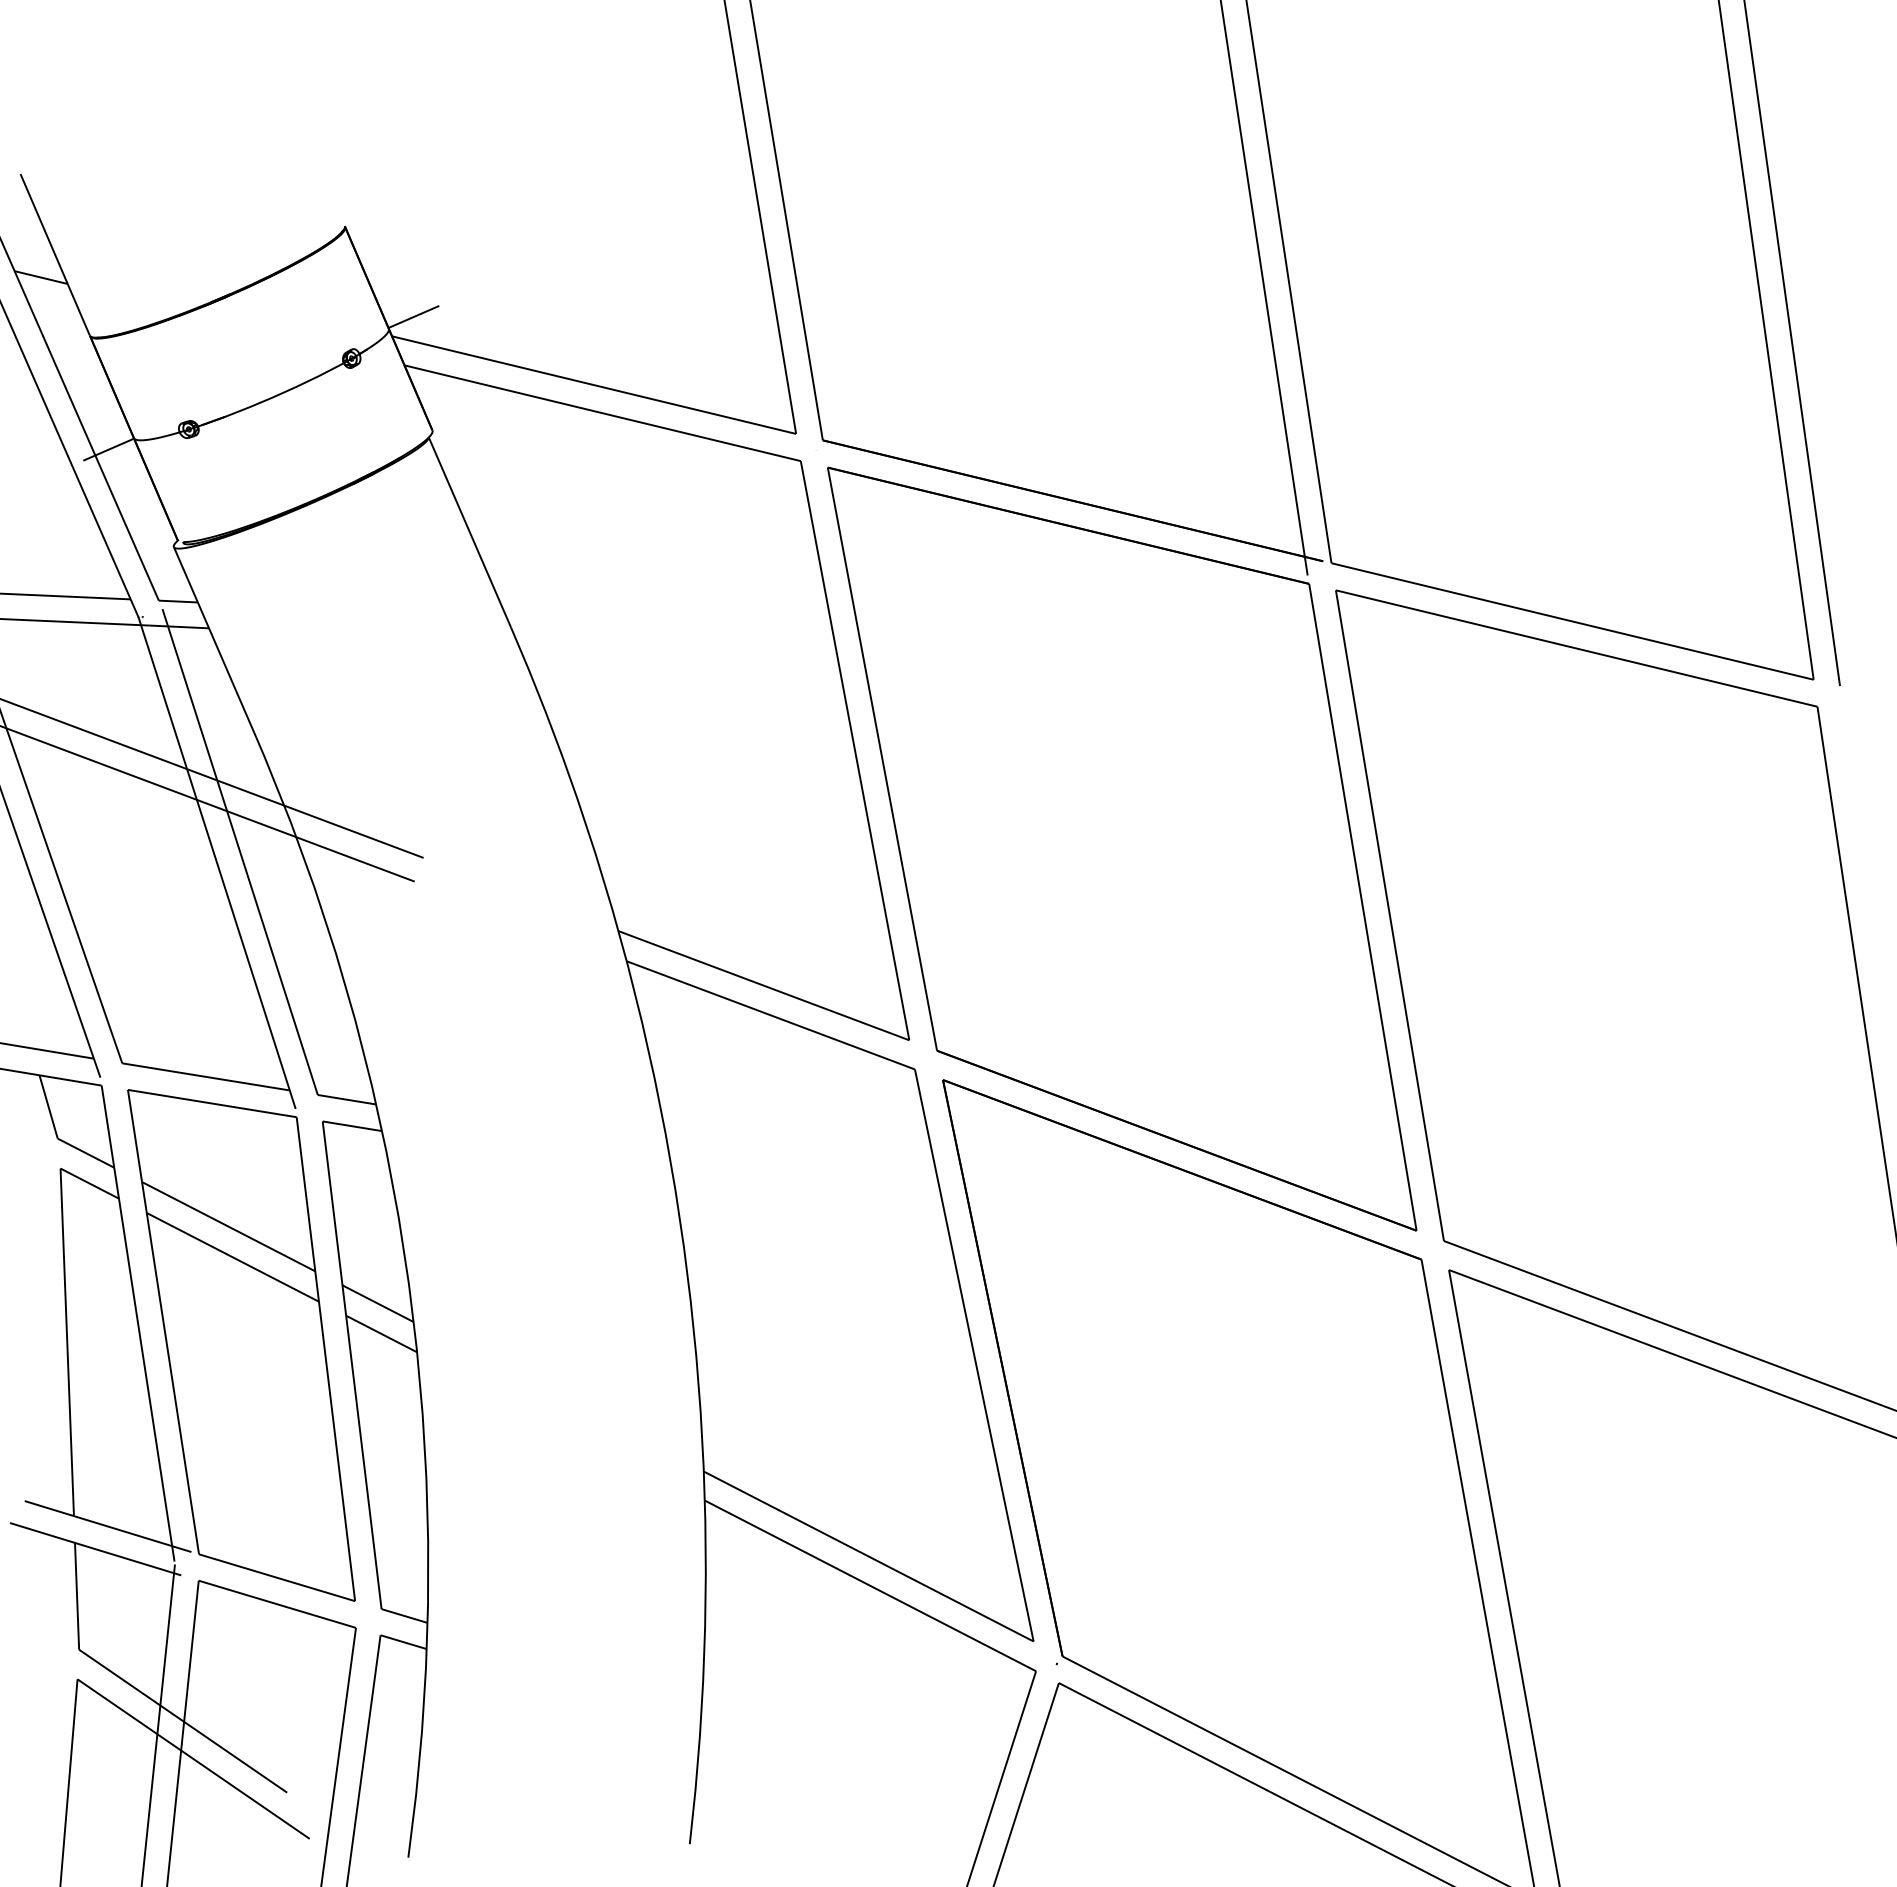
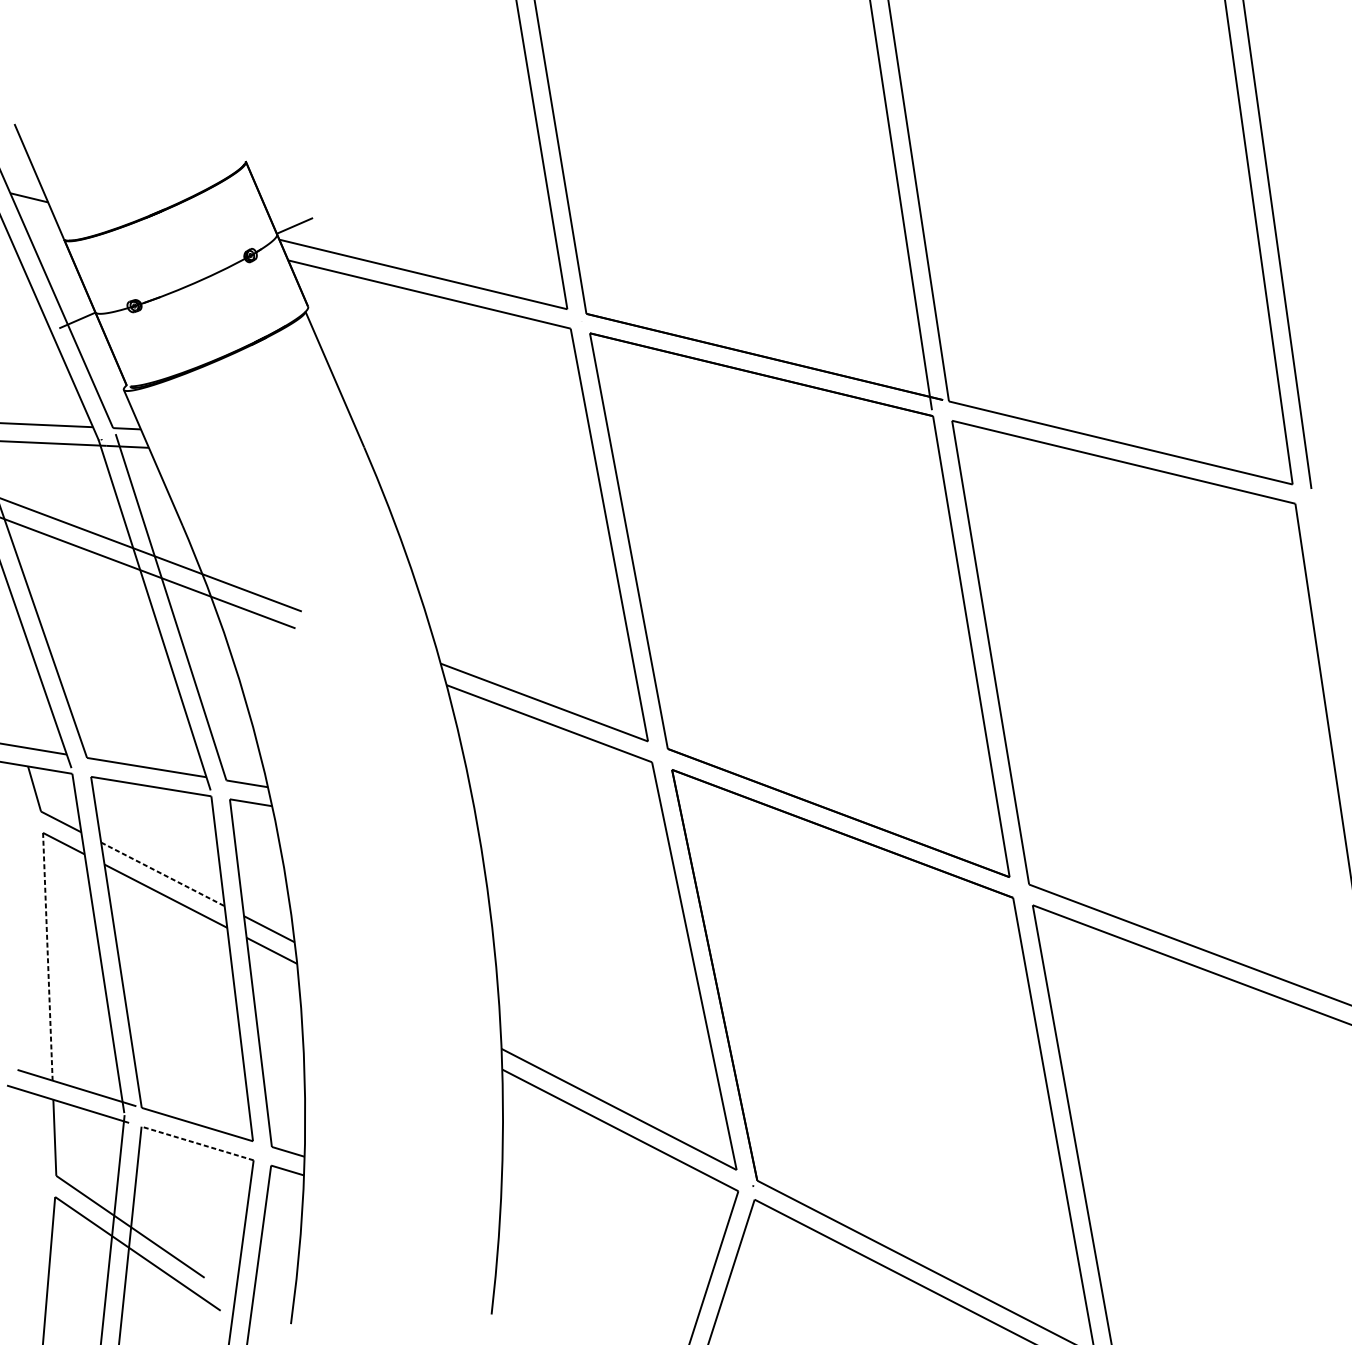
line: (229, 1226) -> (163, 874), solid -> dashed
line: (67, 1342) -> (48, 956), solid -> dashed
line: (276, 1604) -> (196, 1143), solid -> dashed

